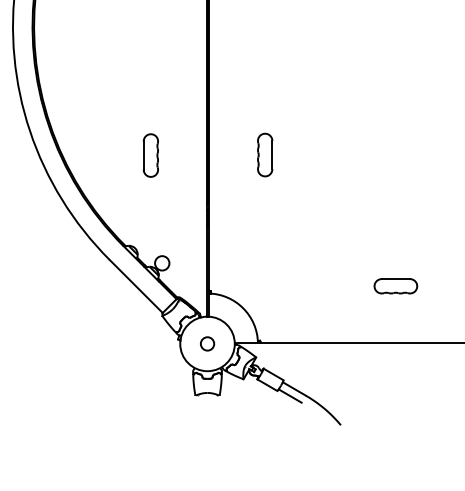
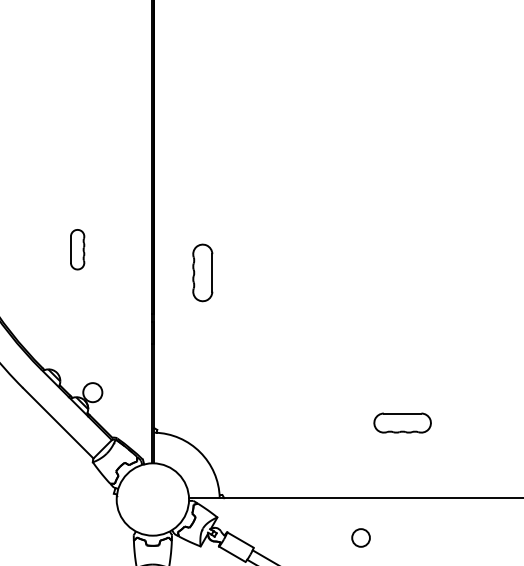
part: (265, 154) -> (203, 272), moved
part: (150, 155) -> (77, 249), size x0.7
circle: (207, 343) -> (361, 537), moved

